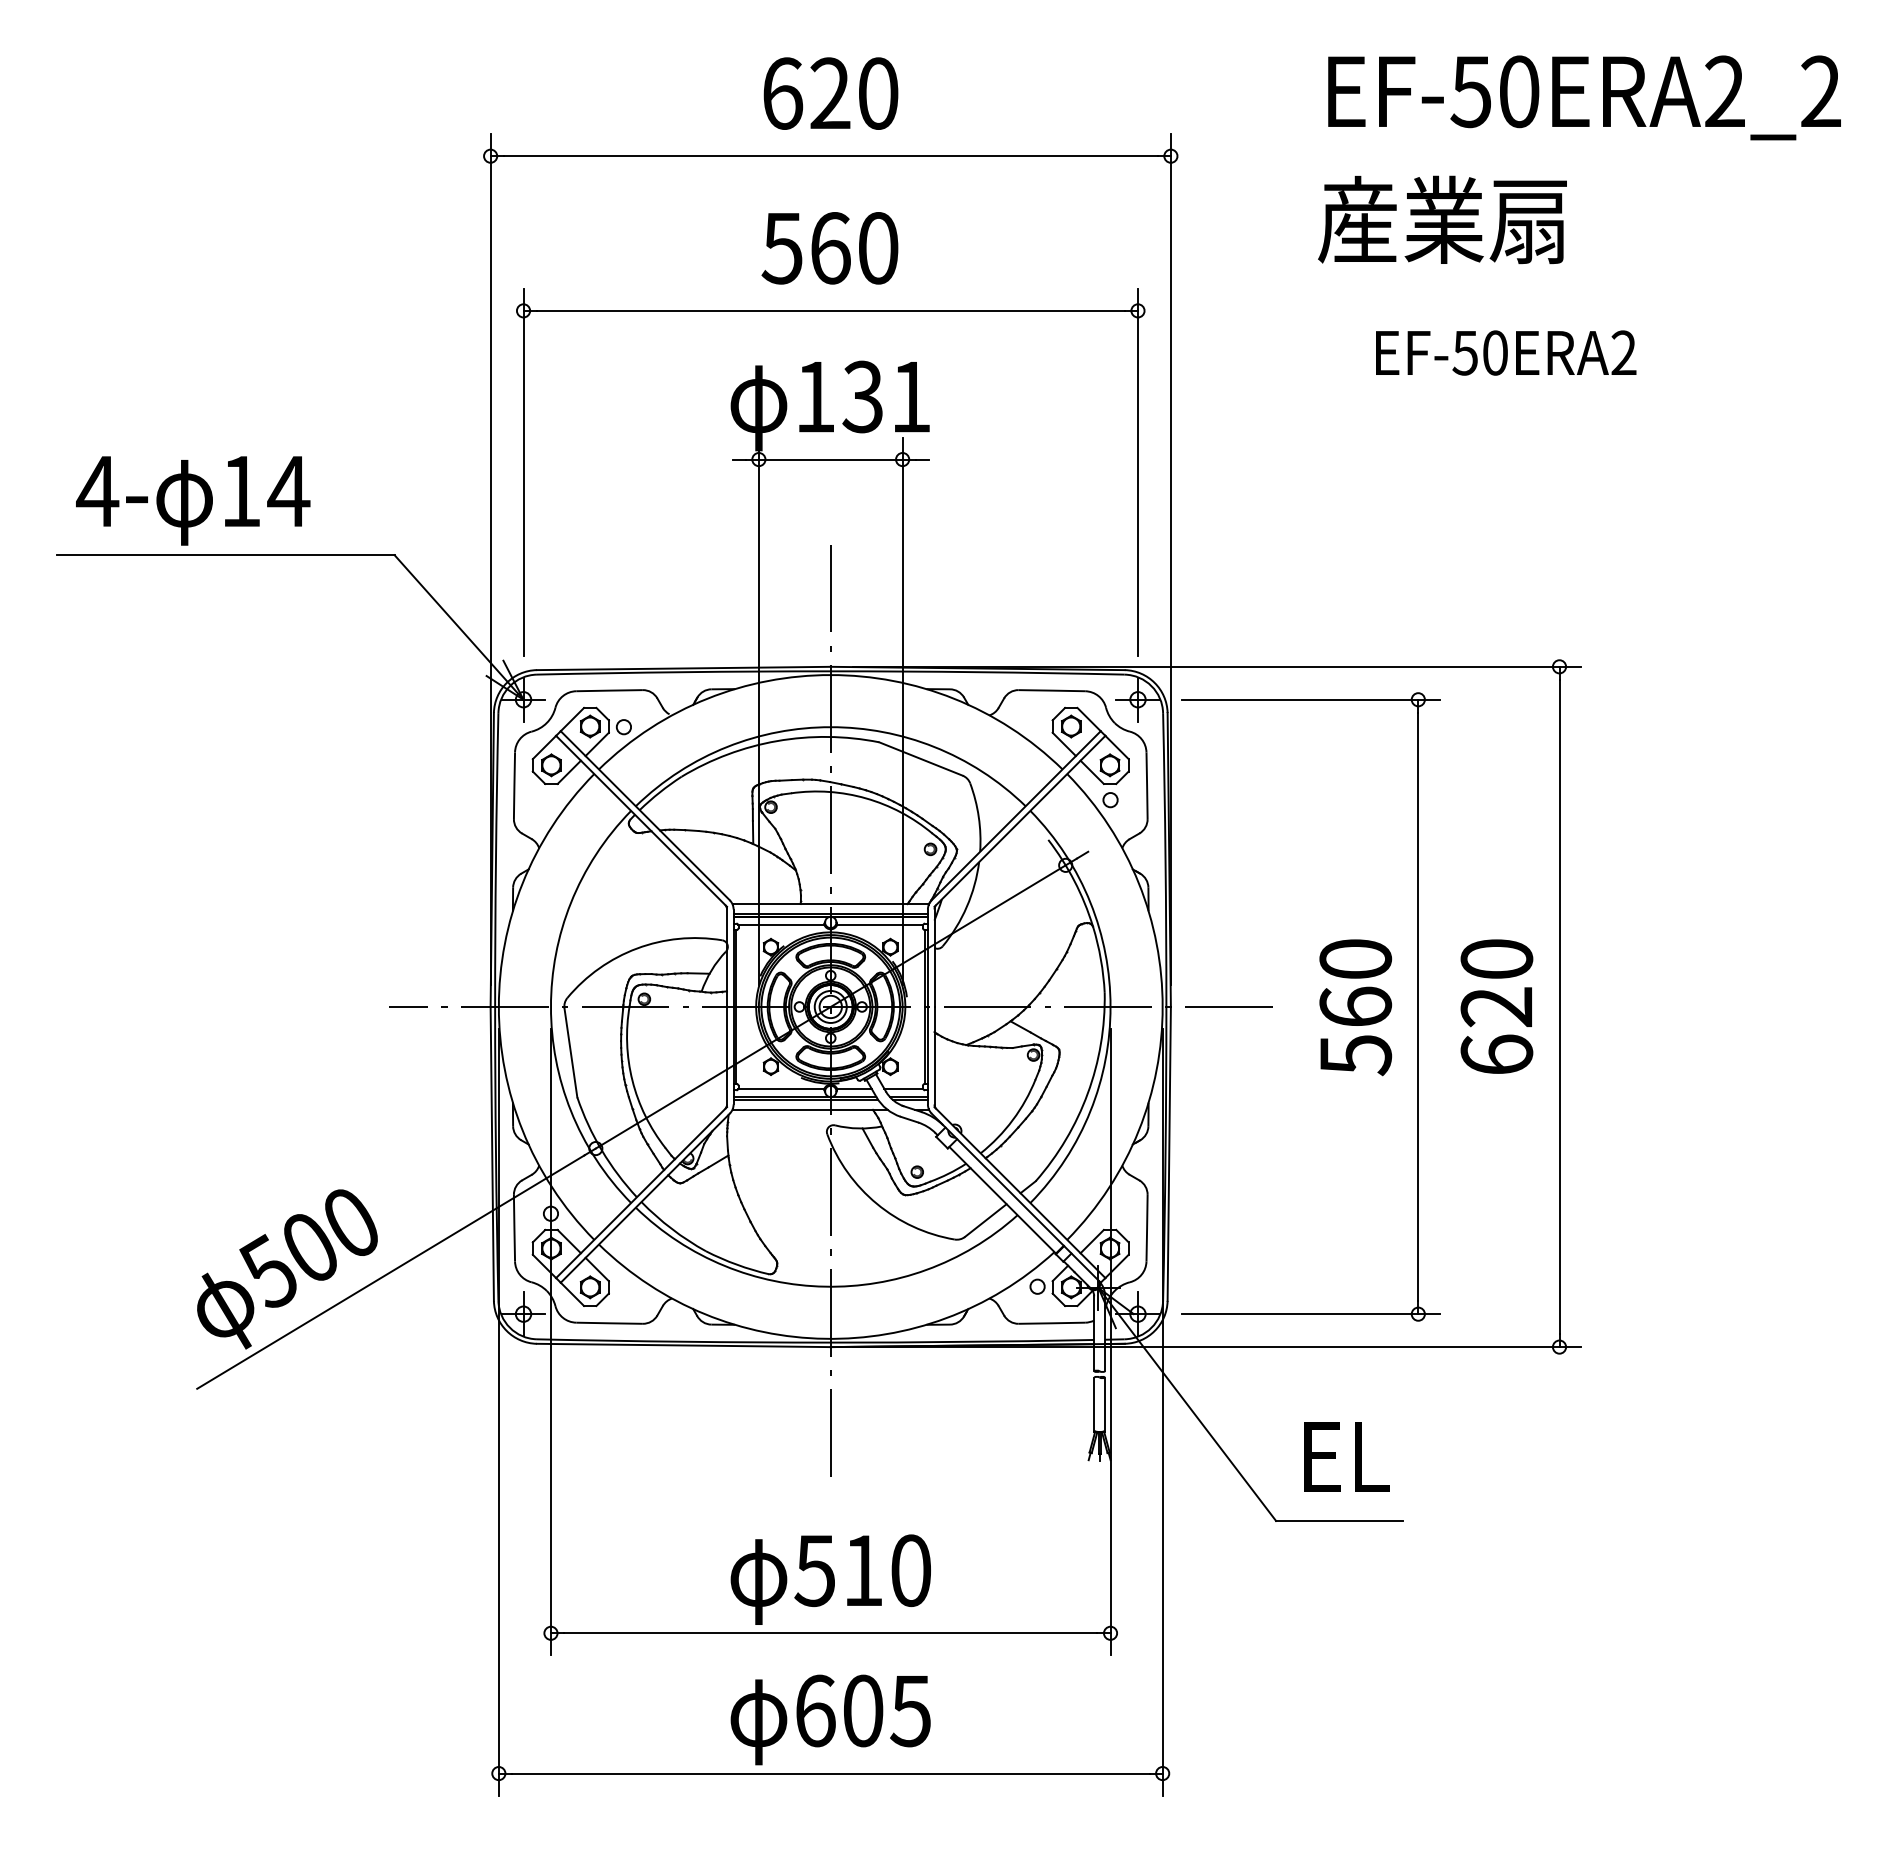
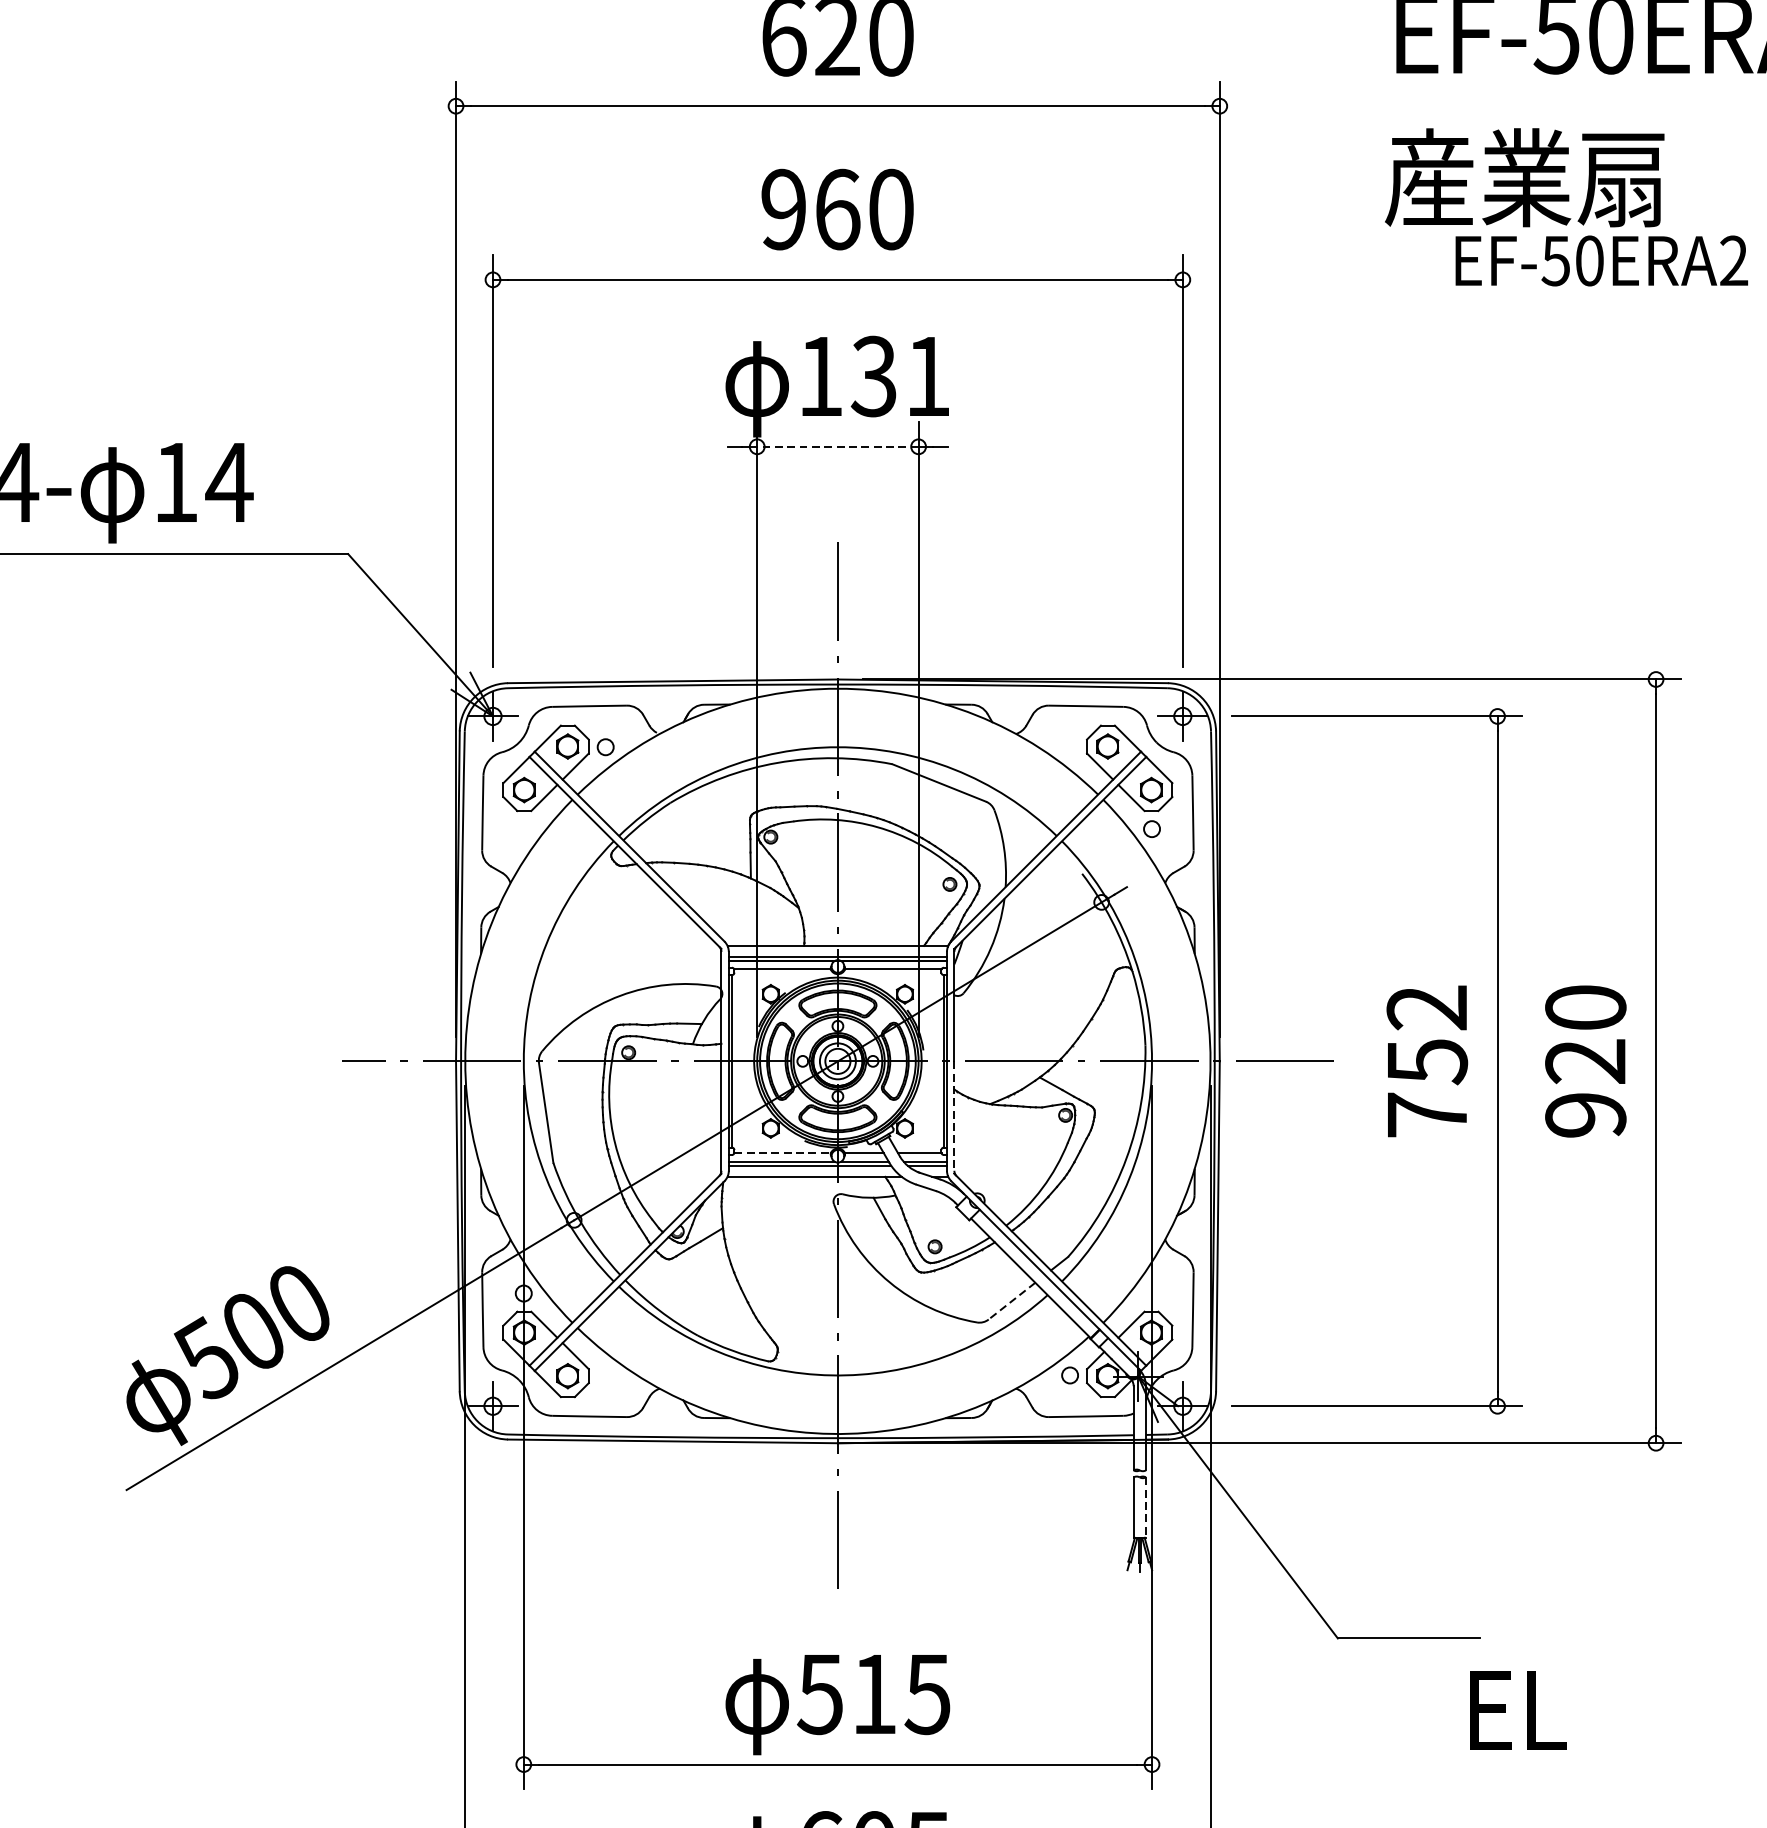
text: (781, 248) -> (782, 209), 560 -> 960
text: (1506, 352) -> (1602, 260), moved
line: (830, 459) -> (837, 446), solid -> dashed
text: (1355, 1007) -> (1427, 1061), 560 -> 752
text: (1496, 1054) -> (1585, 1114), 620 -> 920
line: (934, 1057) -> (954, 1118), solid -> dashed
line: (781, 1088) -> (782, 1152), solid -> dashed
line: (985, 1220) -> (1011, 1301), solid -> dashed
line: (1105, 1405) -> (1146, 1508), solid -> dashed
text: (1346, 1456) -> (1517, 1709), moved
text: (910, 1570) -> (927, 1694), 510 -> 515

